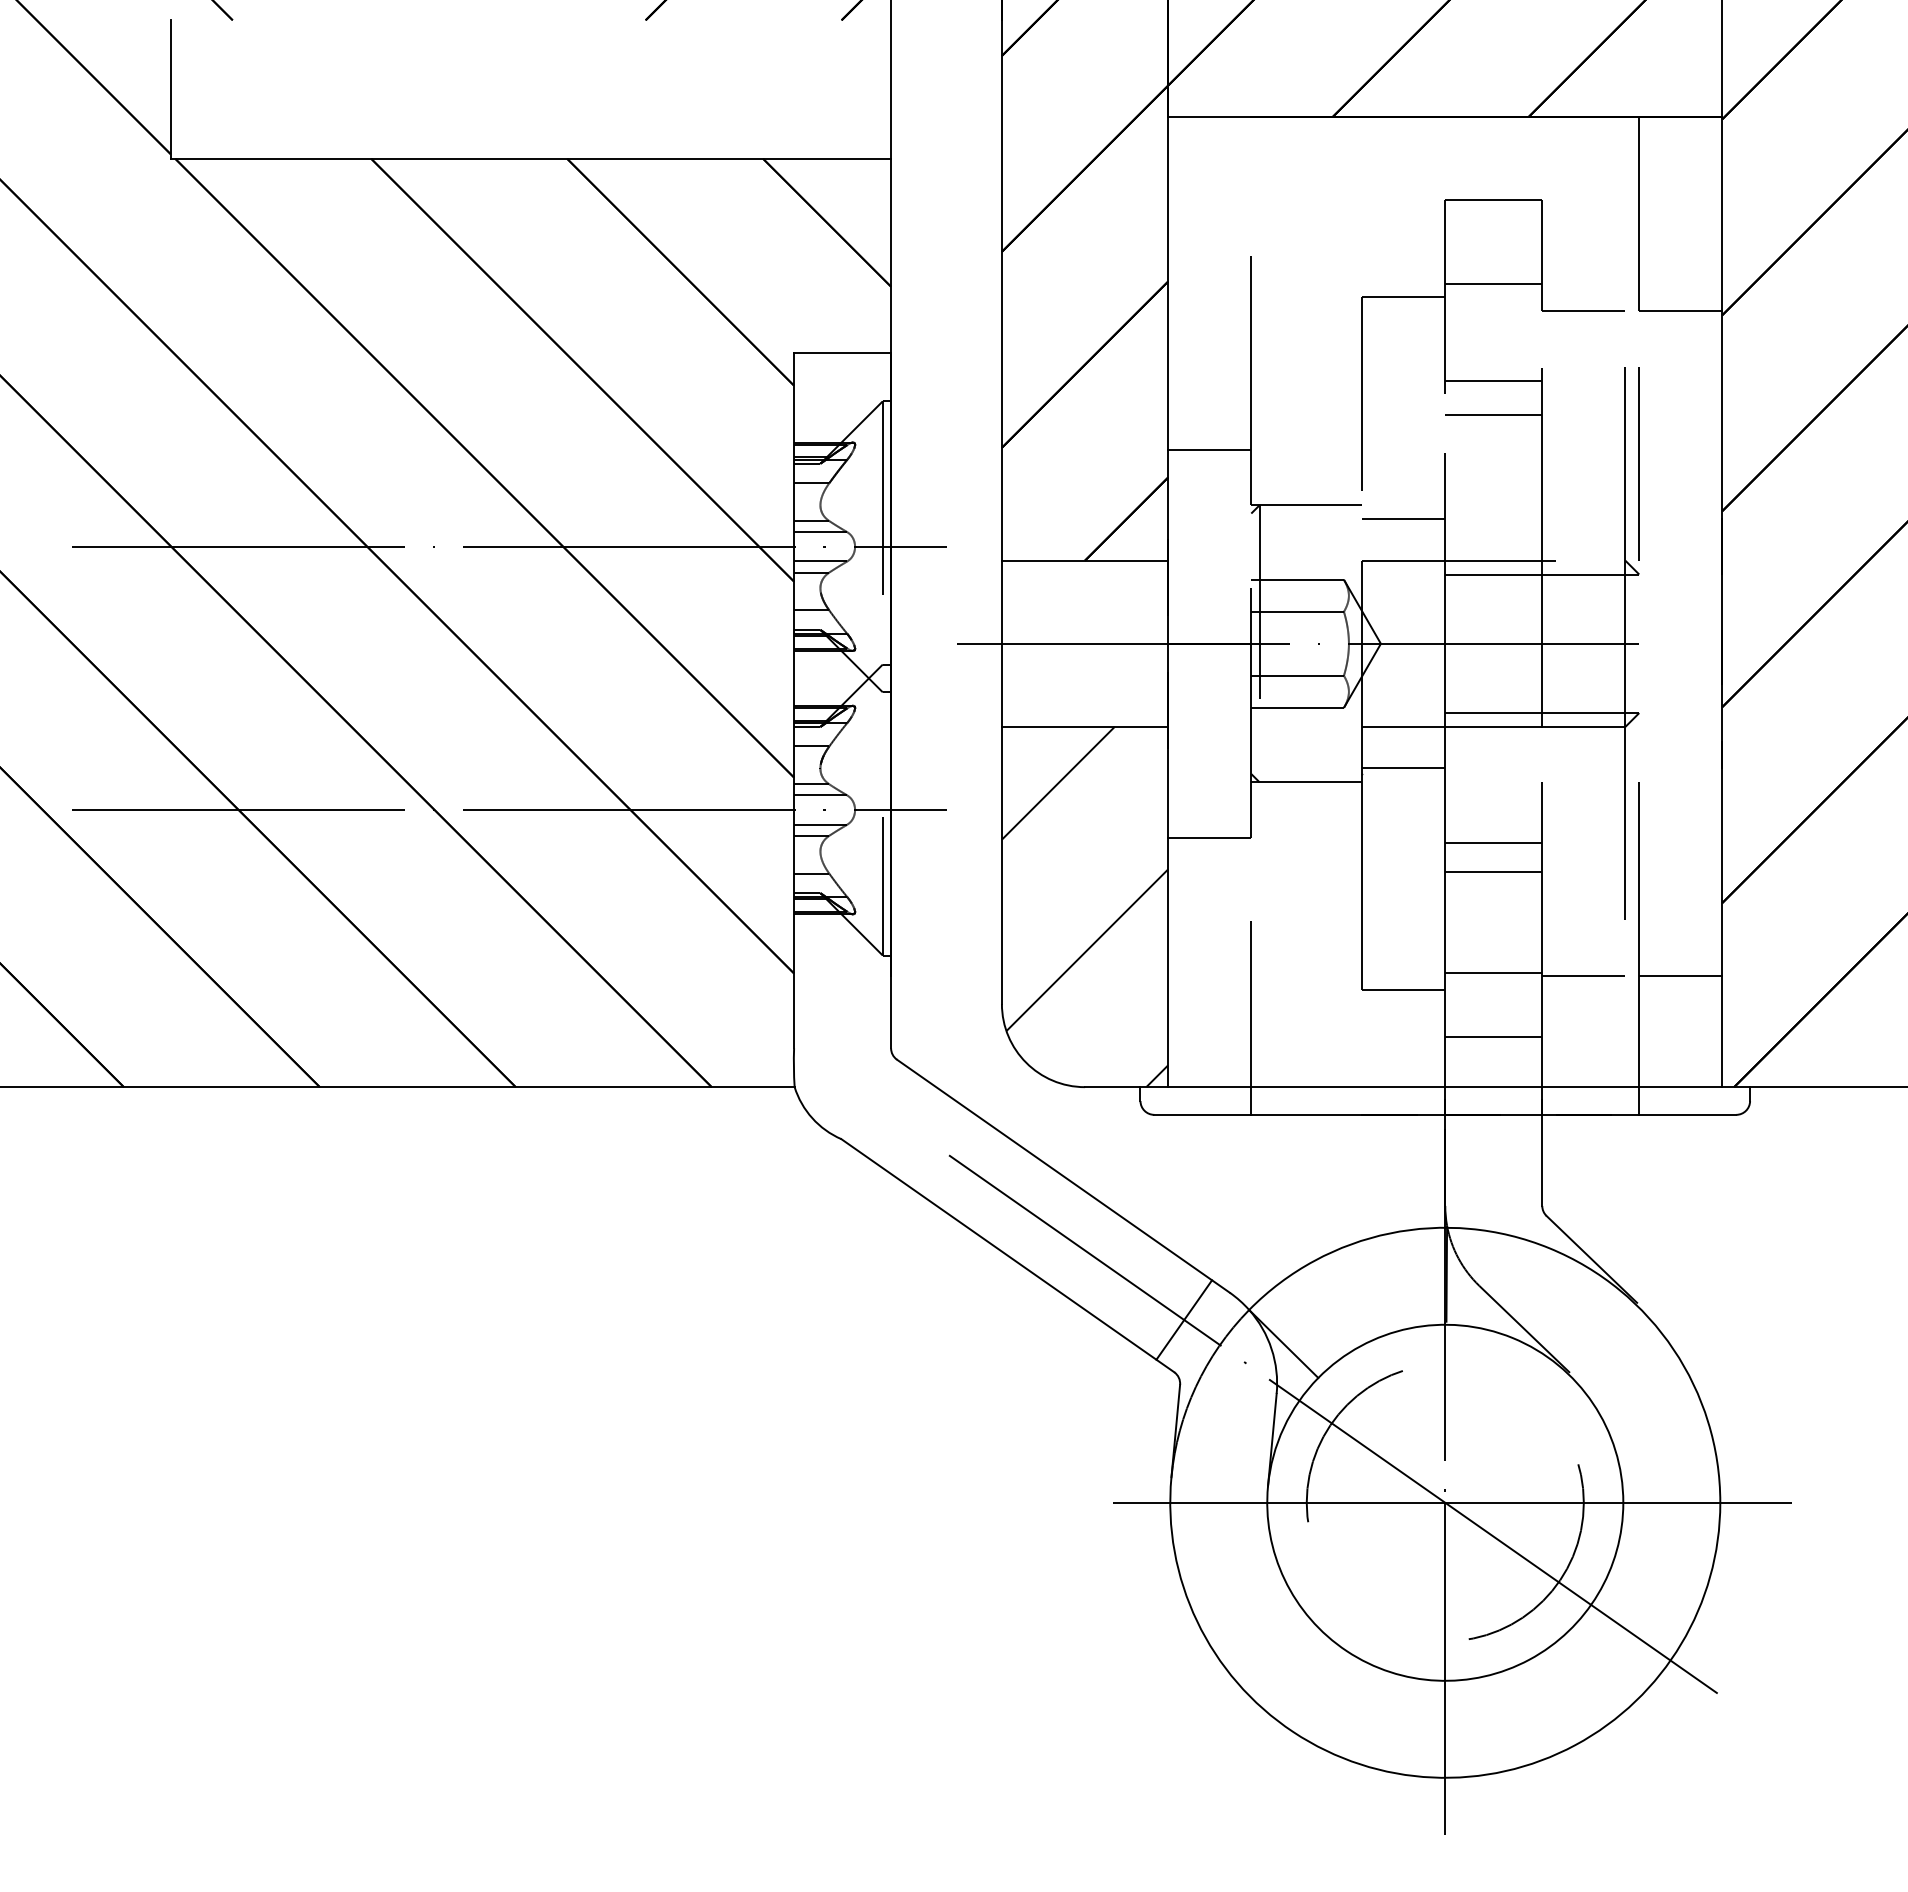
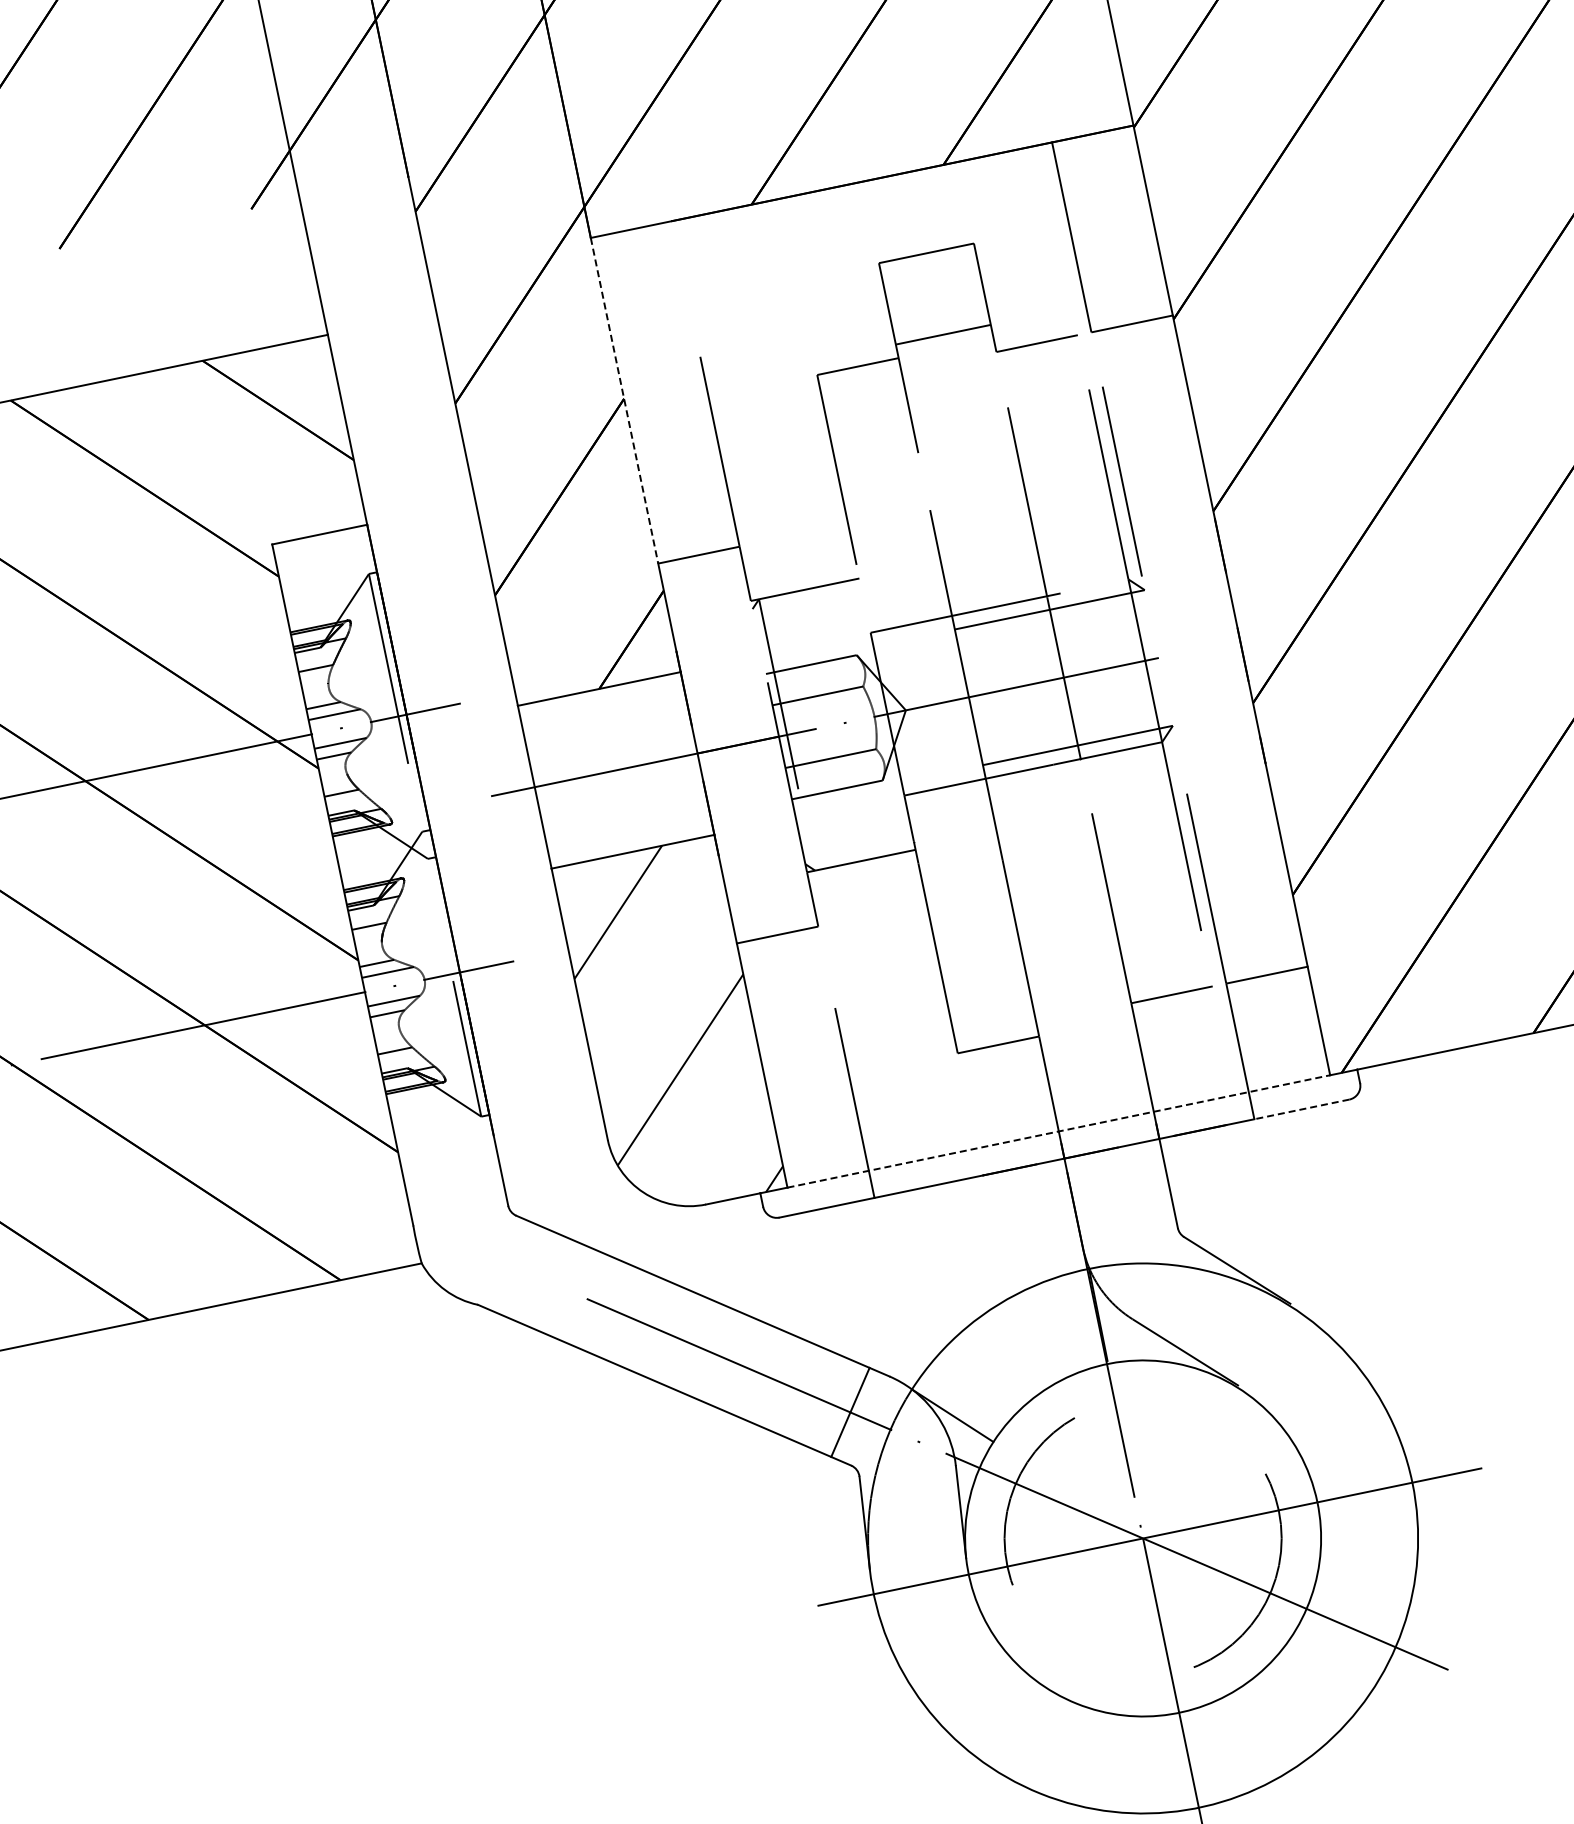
line: (1168, 284) -> (625, 401), solid -> dashed
line: (1493, 380) -> (962, 429), removed
line: (1493, 415) -> (969, 463), removed
line: (1403, 519) -> (902, 584), removed
line: (1403, 768) -> (953, 827), removed
line: (1493, 843) -> (1056, 883), removed
line: (1493, 872) -> (1062, 911), removed
line: (1493, 973) -> (1082, 1010), removed
line: (1493, 1037) -> (1095, 1073), removed
line: (1445, 1087) -> (1059, 1131), solid -> dashed
line: (1687, 1114) -> (1301, 1109), solid -> dashed

